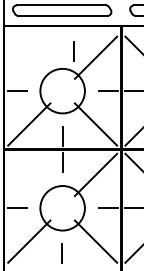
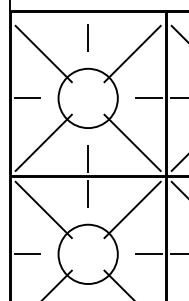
line: (73, 51) -> (87, 37), moved
line: (29, 57) -> (44, 53), added
line: (29, 174) -> (44, 209), added

